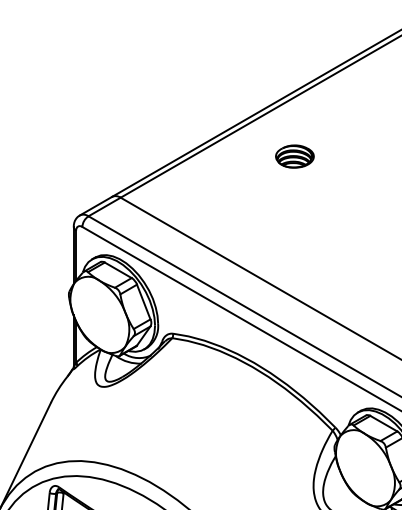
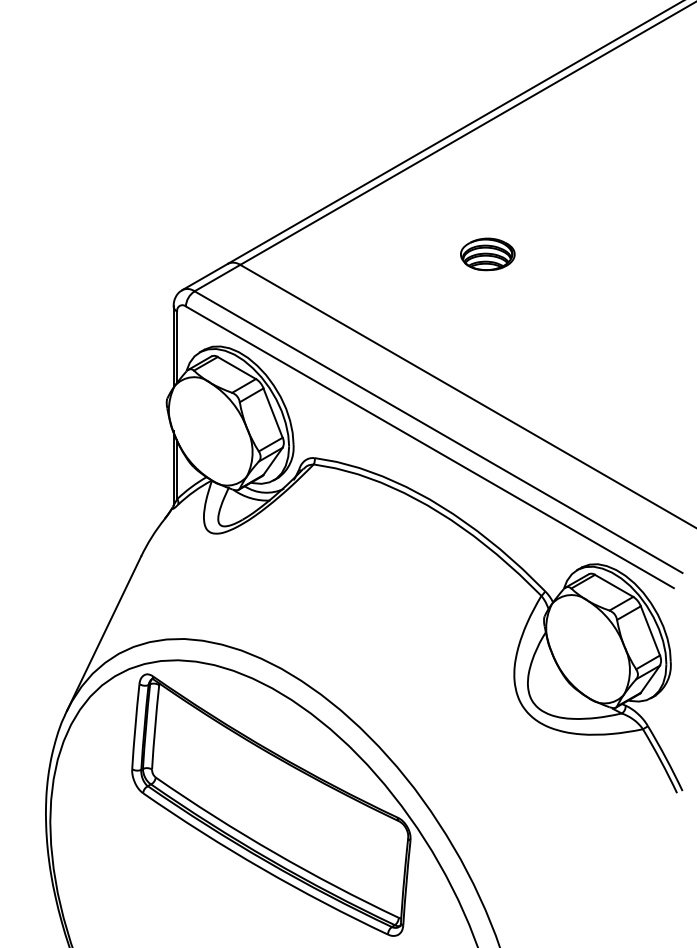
part: (294, 156) -> (487, 254), moved

